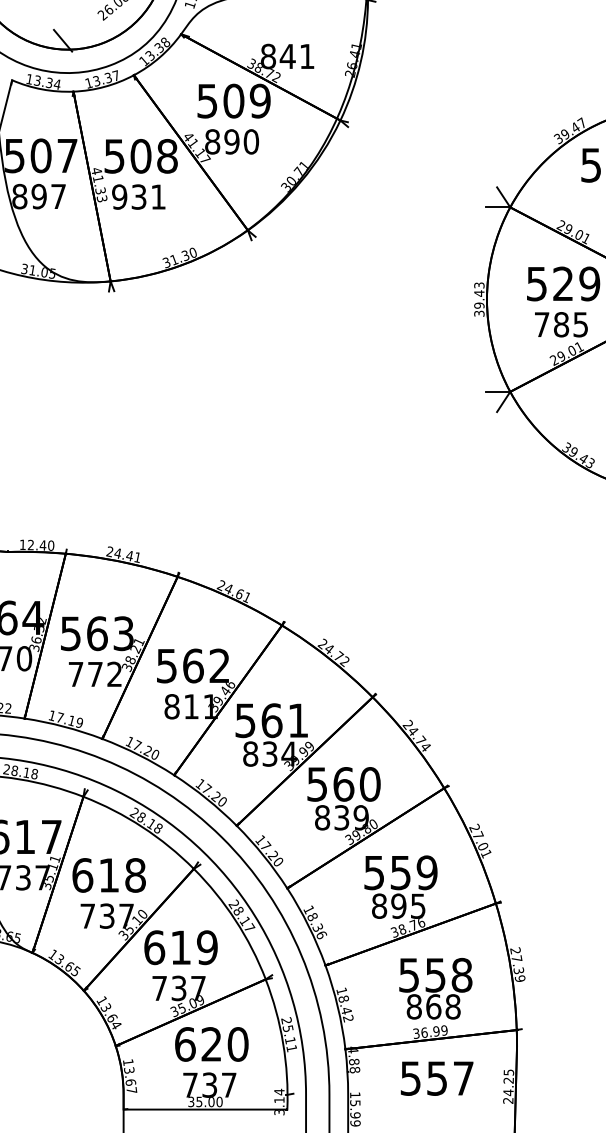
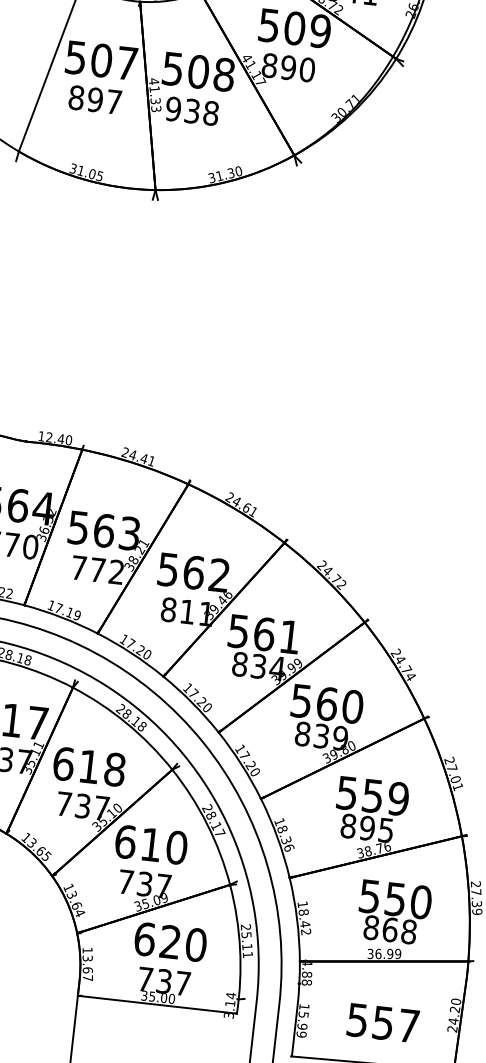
text: (158, 196) -> (211, 112), 931 -> 938
text: (207, 947) -> (177, 847), 619 -> 610
text: (461, 975) -> (420, 902), 558 -> 550
text: (508, 1072) -> (455, 1001), 24.25 -> 24.20
text: (436, 1078) -> (382, 1023), moved

